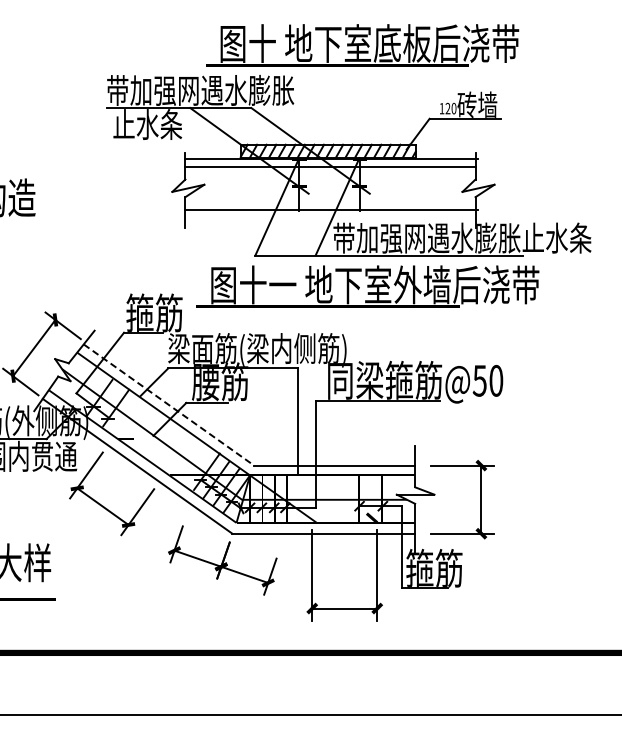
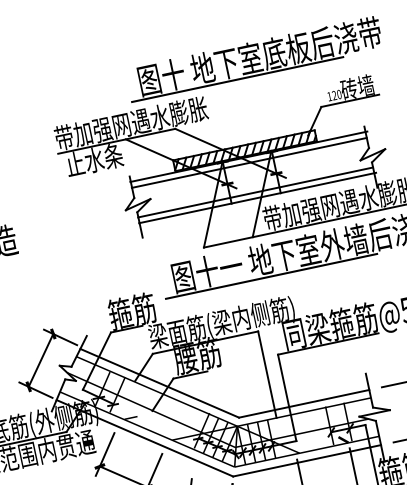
line: (330, 203) -> (255, 192), added
line: (168, 405) -> (159, 383), dashed -> solid

